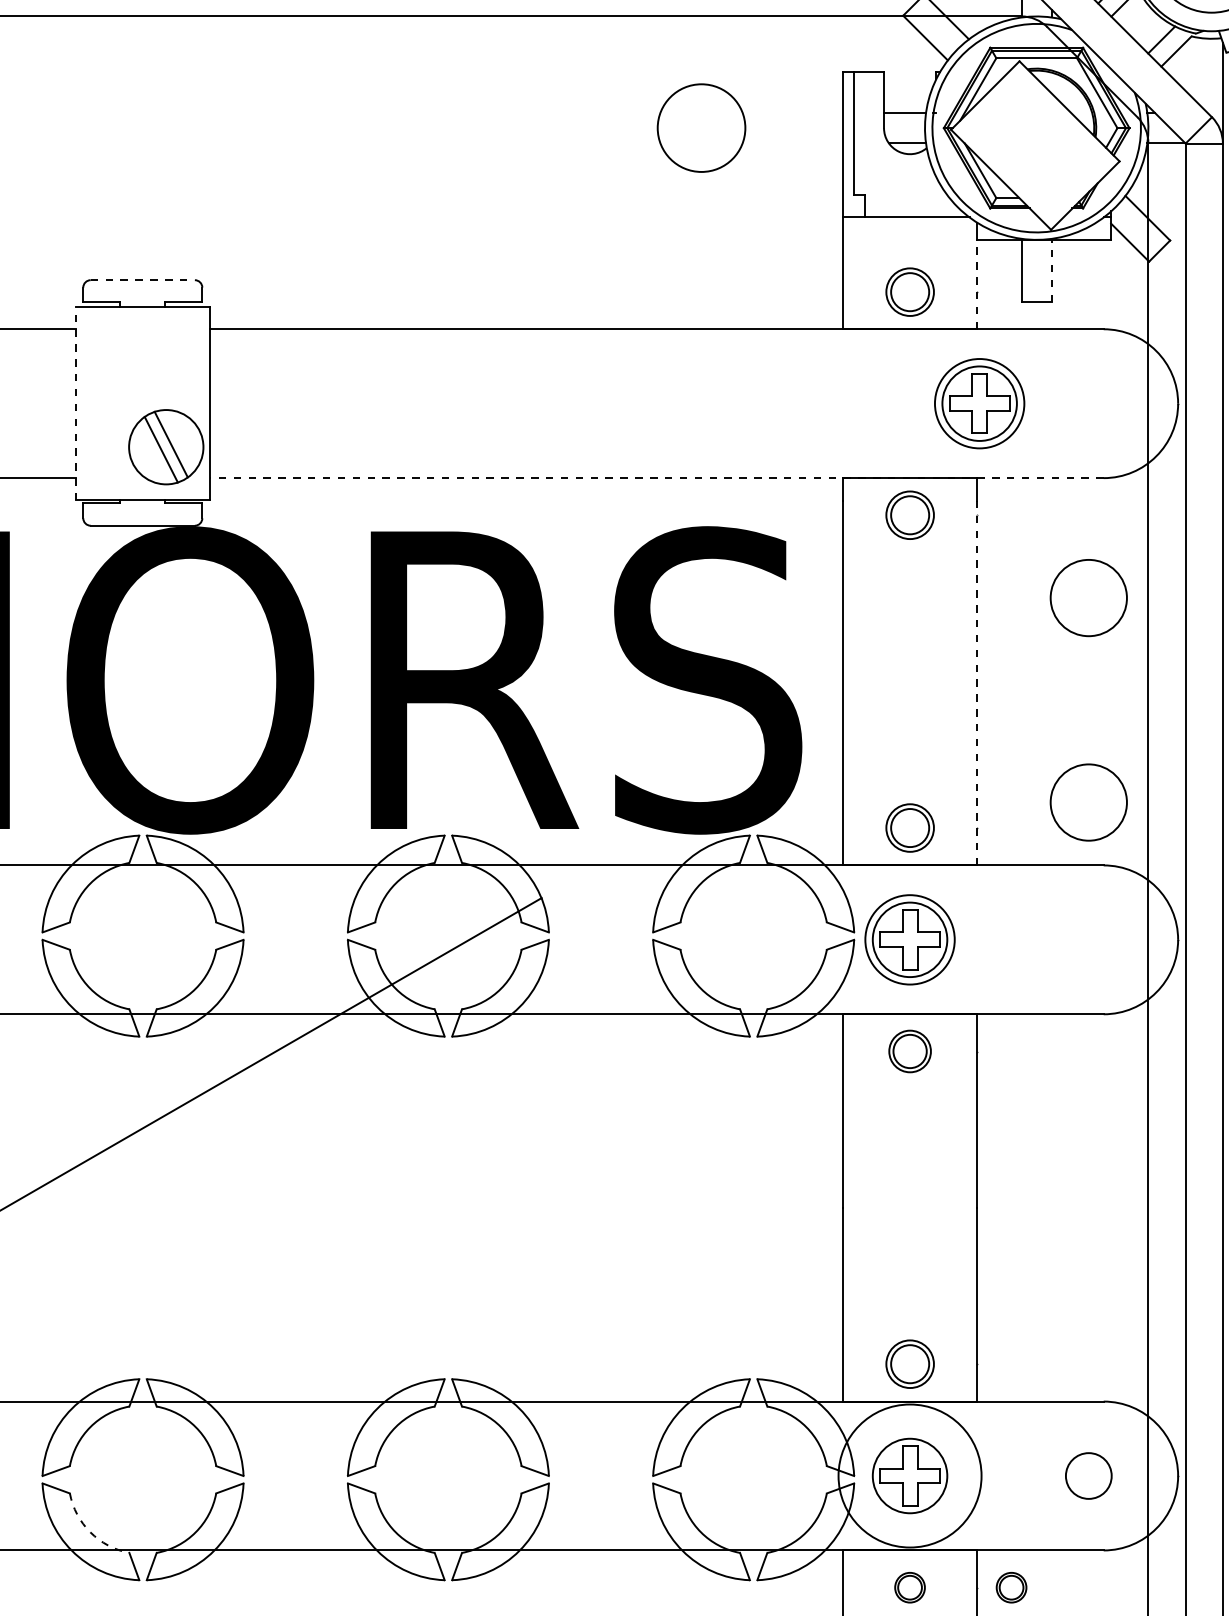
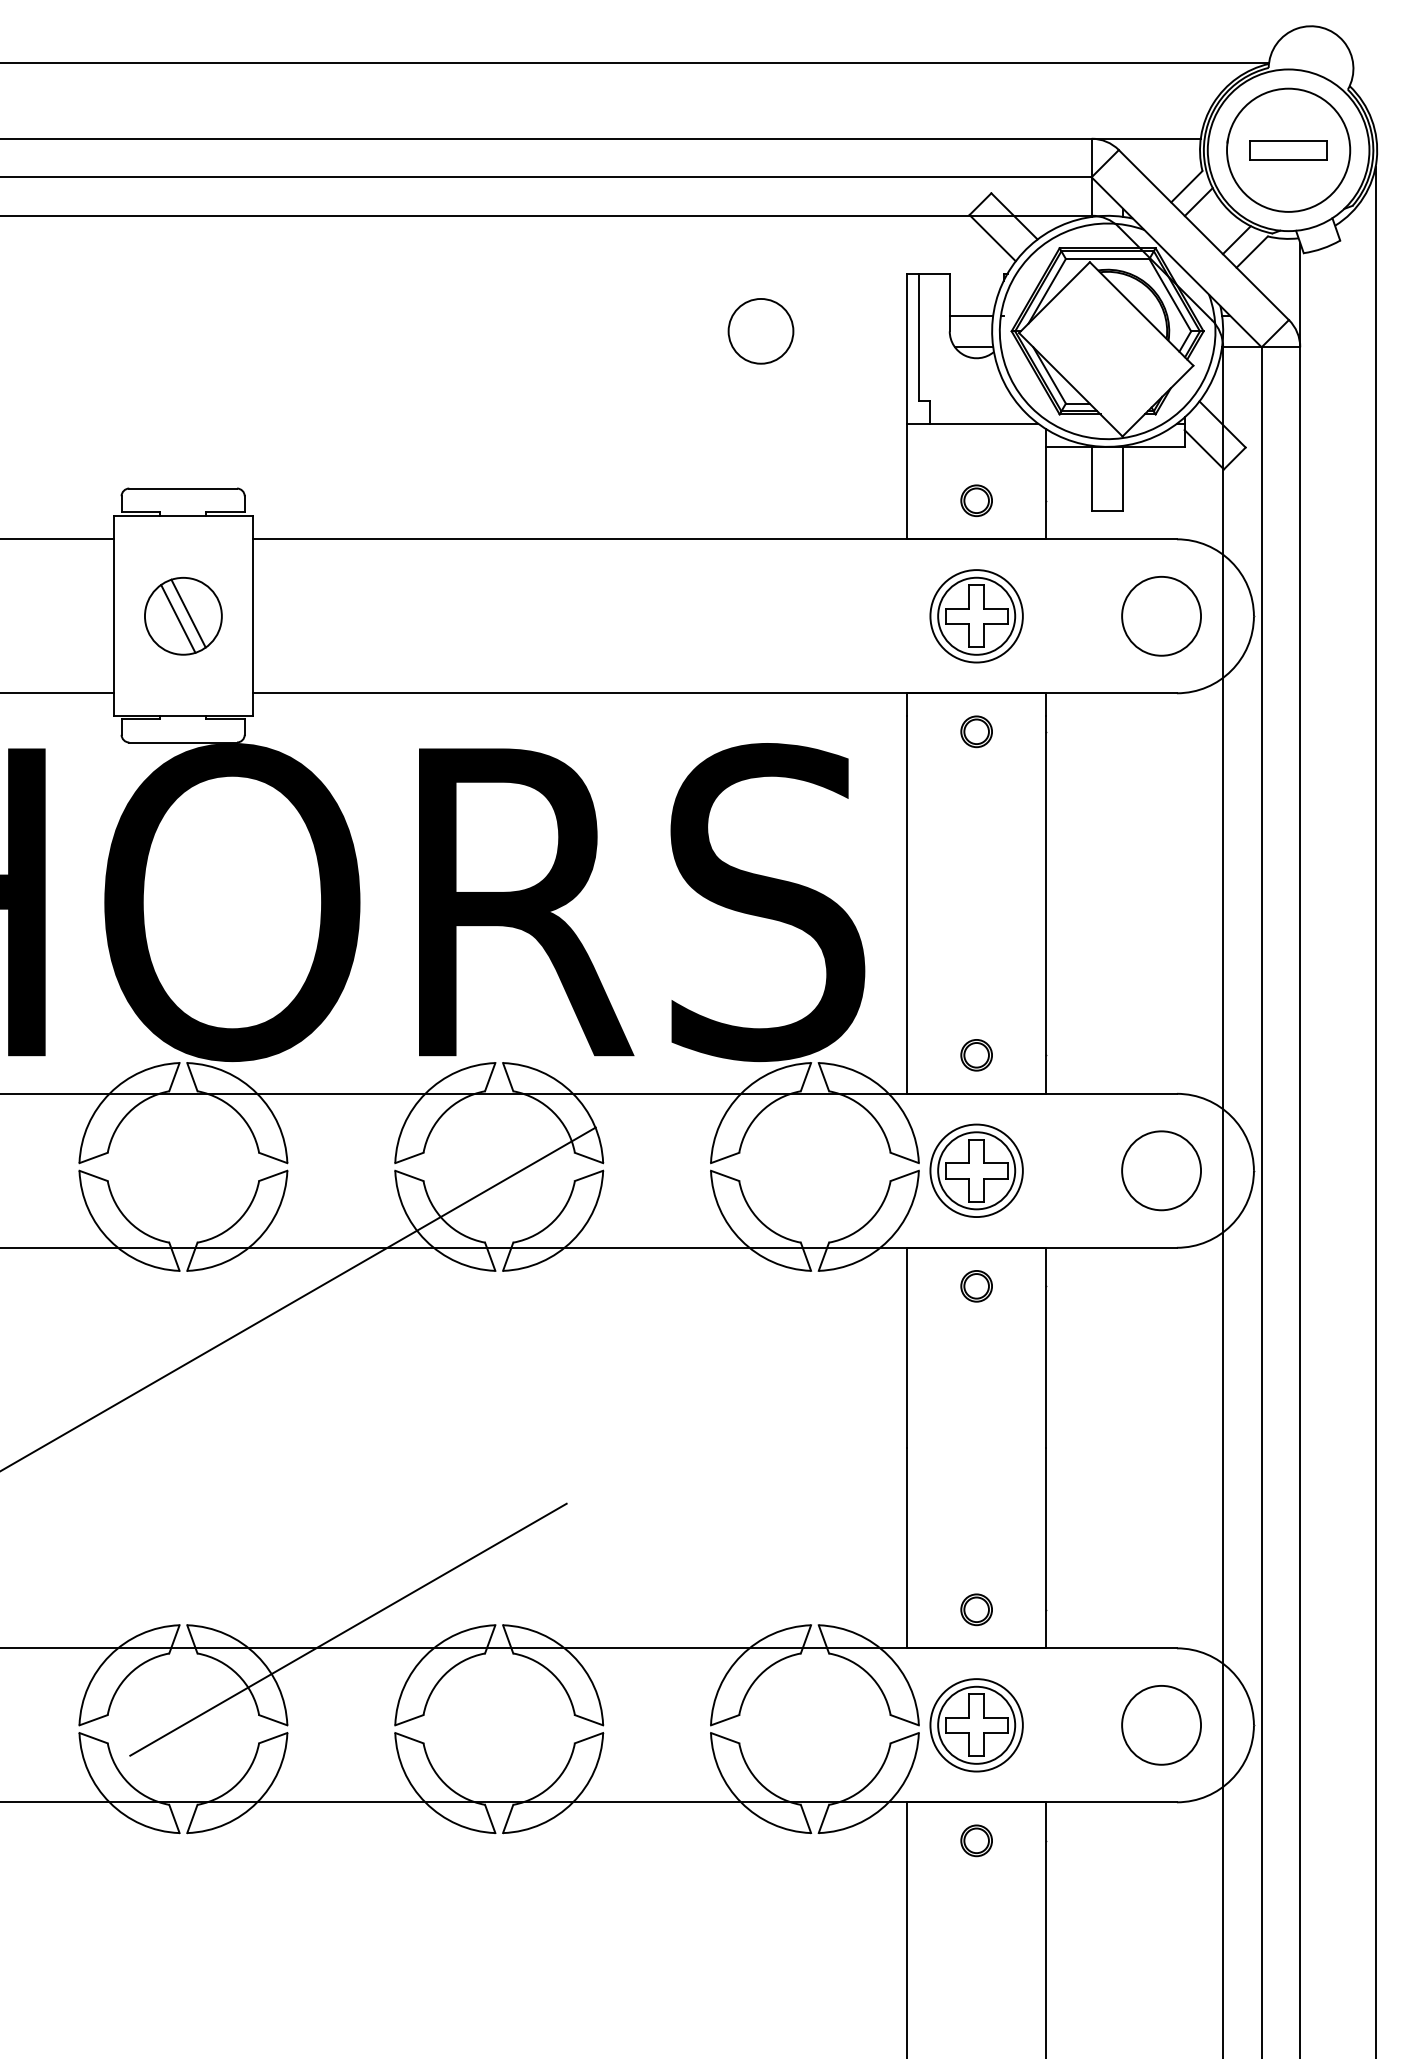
circle: (701, 128) -> (760, 331), size x0.71
line: (1052, 270) -> (1123, 478), dashed -> solid
line: (143, 280) -> (183, 488), dashed -> solid
line: (977, 283) -> (1046, 492), dashed -> solid
part: (909, 291) -> (976, 500), size x0.62
line: (76, 402) -> (114, 615), dashed -> solid
part: (979, 403) -> (976, 616), moved
part: (166, 447) -> (183, 616), moved
line: (656, 478) -> (714, 693), dashed -> solid
part: (909, 515) -> (976, 731), size x0.62
circle: (1088, 598) -> (1161, 616), moved
line: (977, 683) -> (1046, 905), dashed -> solid
circle: (1088, 802) -> (1161, 1170), moved
part: (909, 828) -> (976, 1055), size x0.62
part: (909, 1051) -> (976, 1286), size x0.71
part: (909, 1364) -> (976, 1609), size x0.62
line: (302, 1383) -> (348, 1629), added
circle: (1088, 1475) -> (1161, 1724), size x1.67
circle: (909, 1476) -> (976, 1725), size x0.62
arc: (90, 1532) -> (129, 1783), dashed -> solid
part: (1011, 1587) -> (1081, 1840), removed

